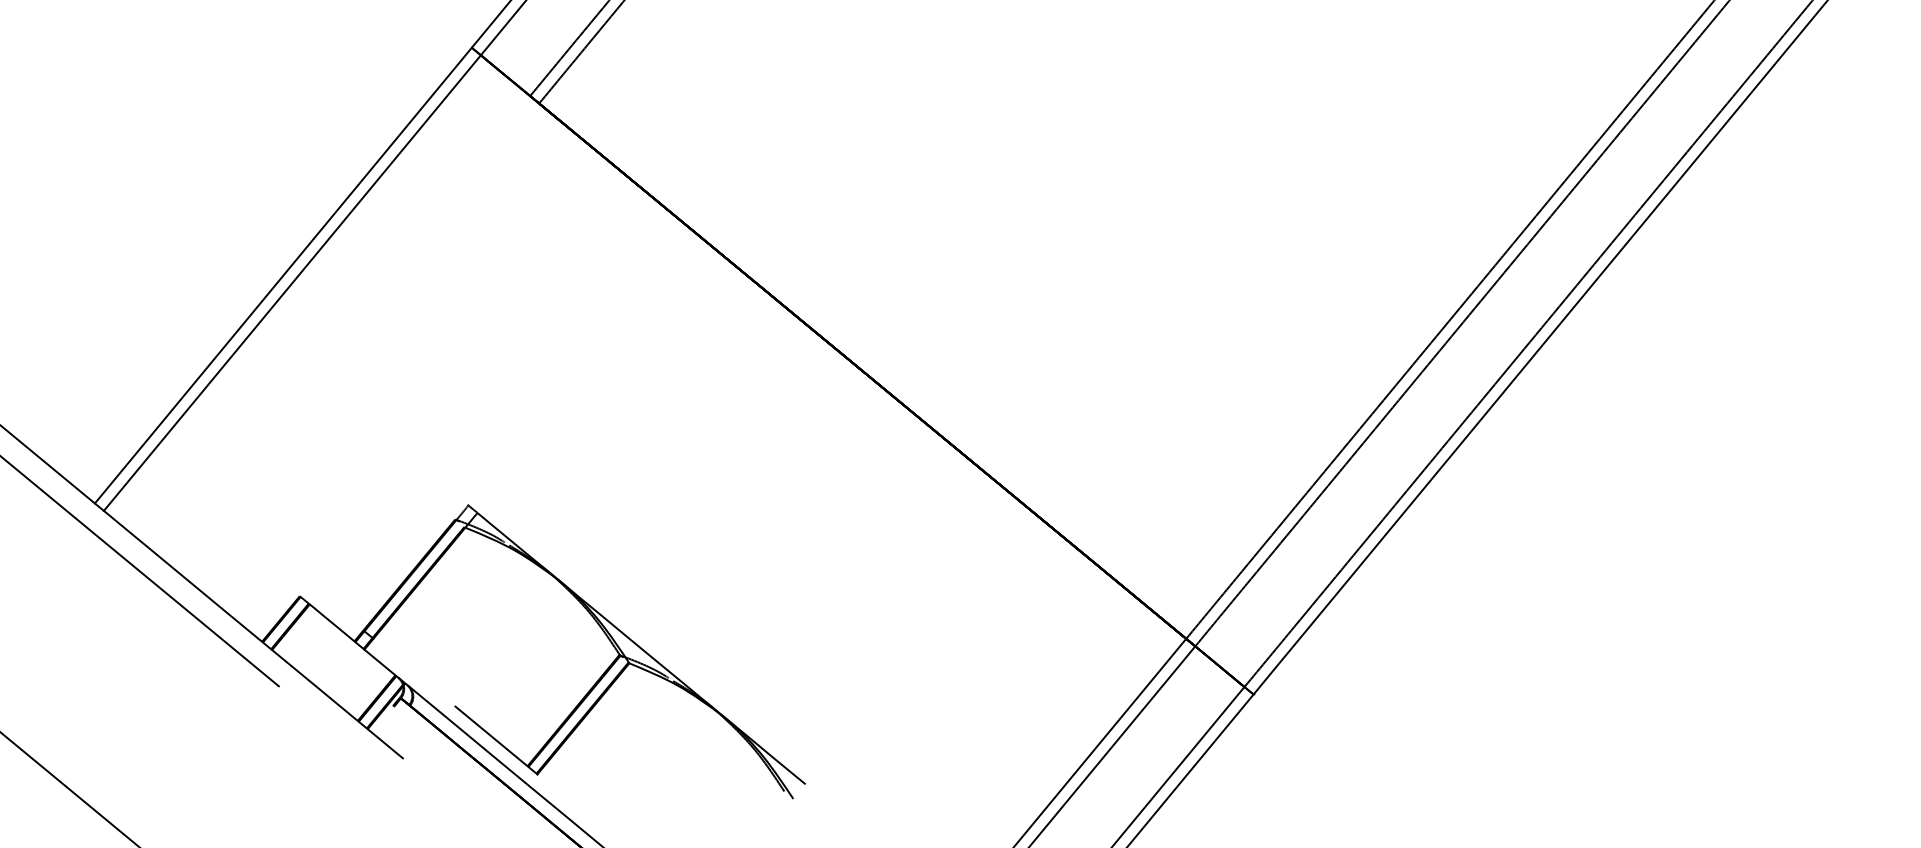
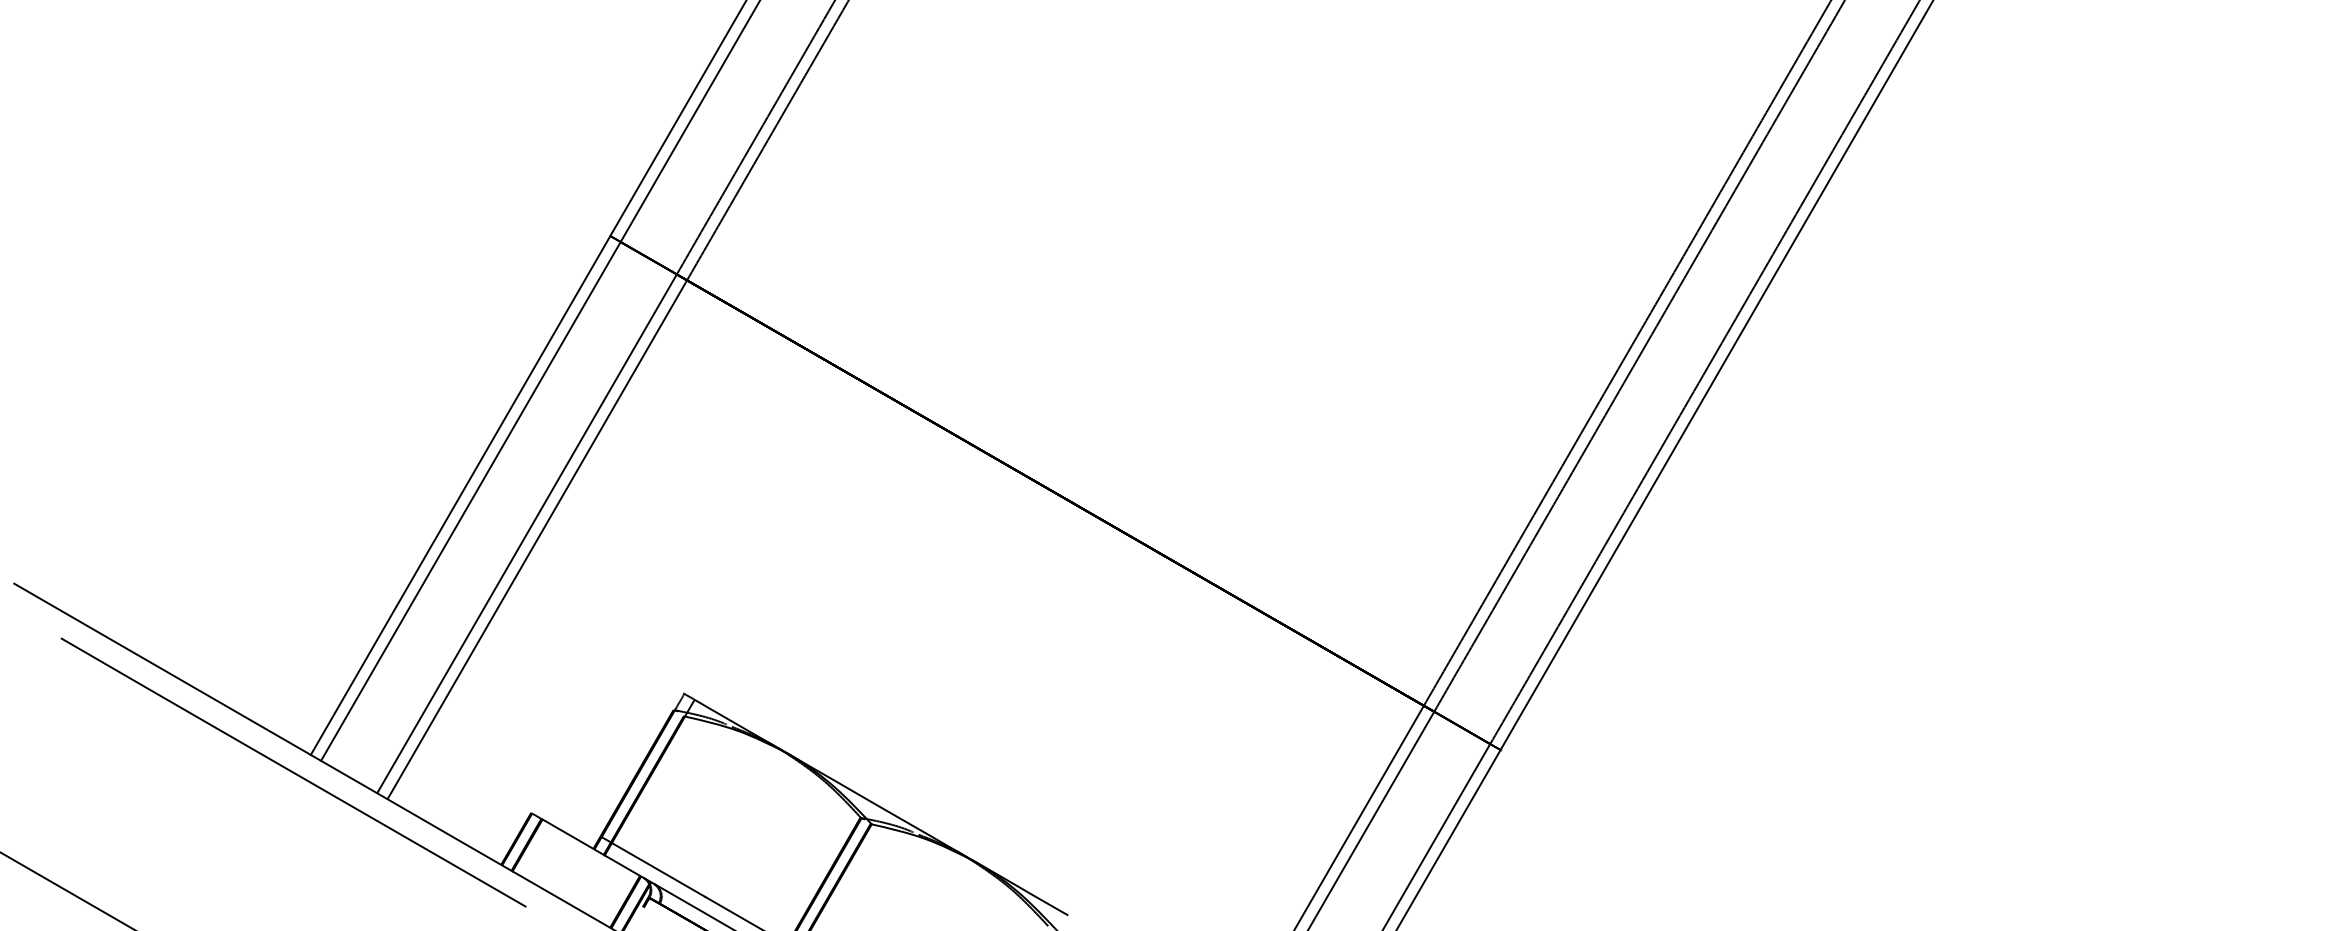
line: (341, 323) -> (526, 533), added
line: (350, 331) -> (537, 539), added
line: (414, 672) -> (658, 869), added

